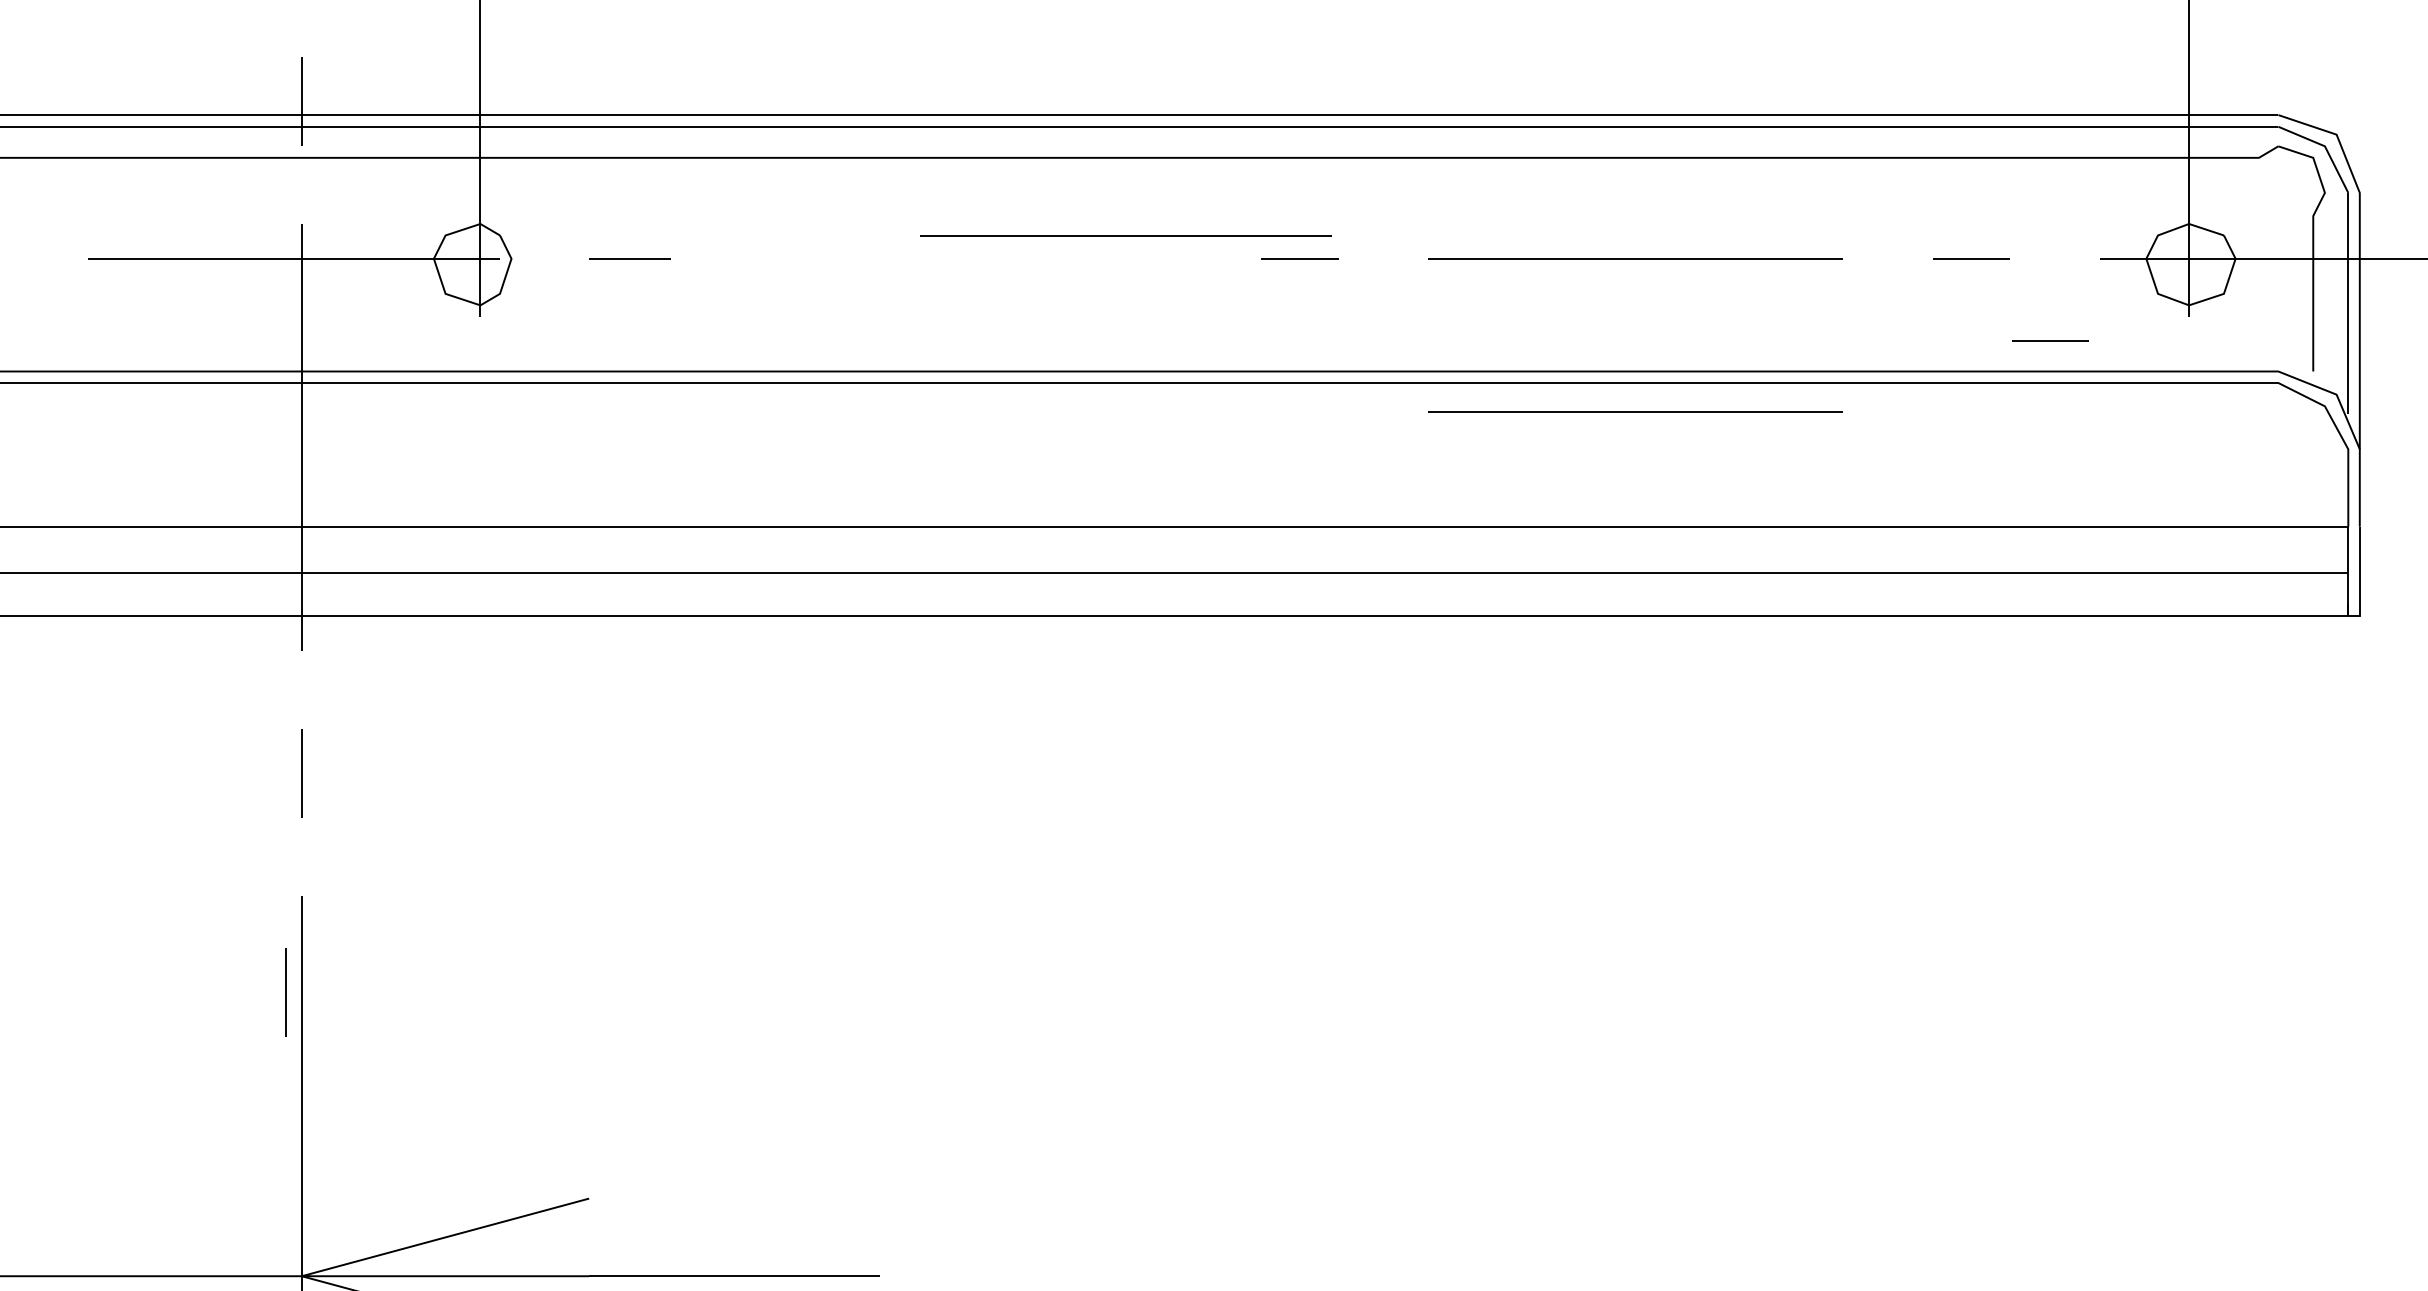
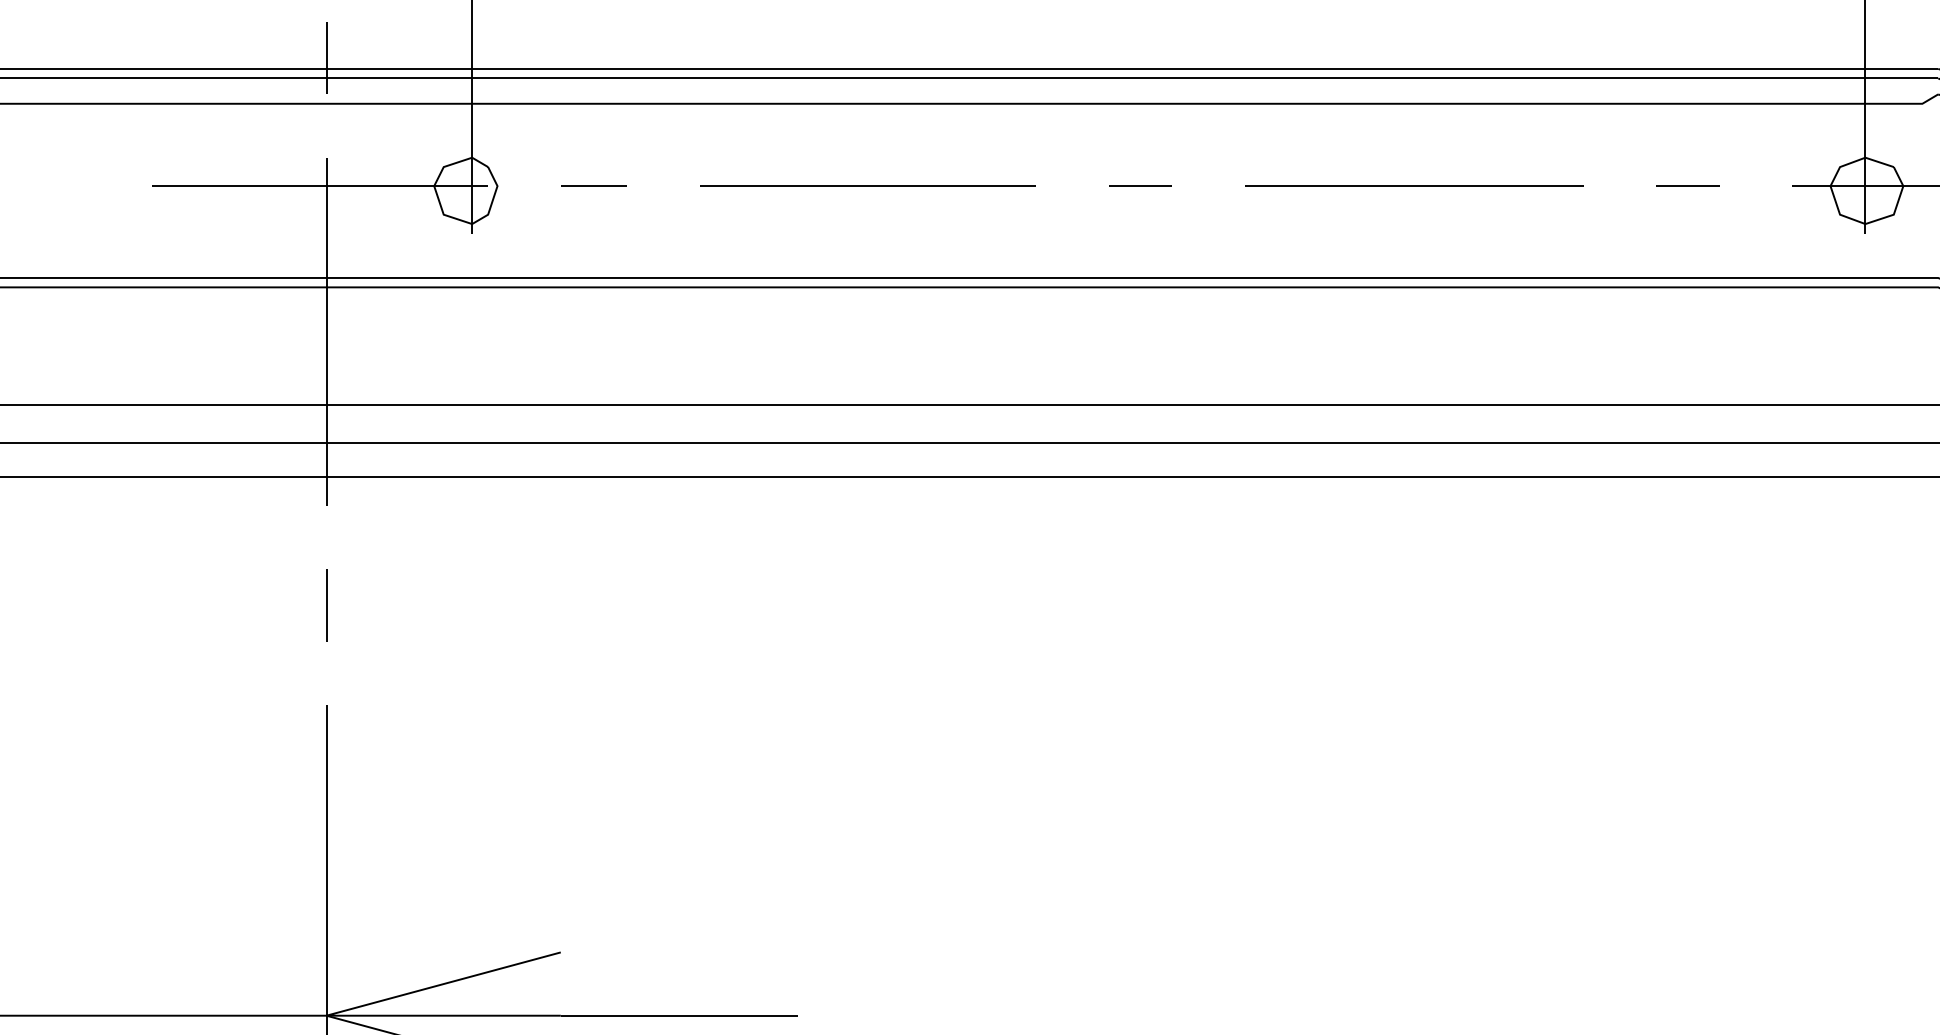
line: (1125, 235) -> (867, 185), moved
line: (2050, 340) -> (1752, 252), removed
line: (1635, 411) -> (1414, 310), removed
line: (285, 992) -> (313, 784), removed

